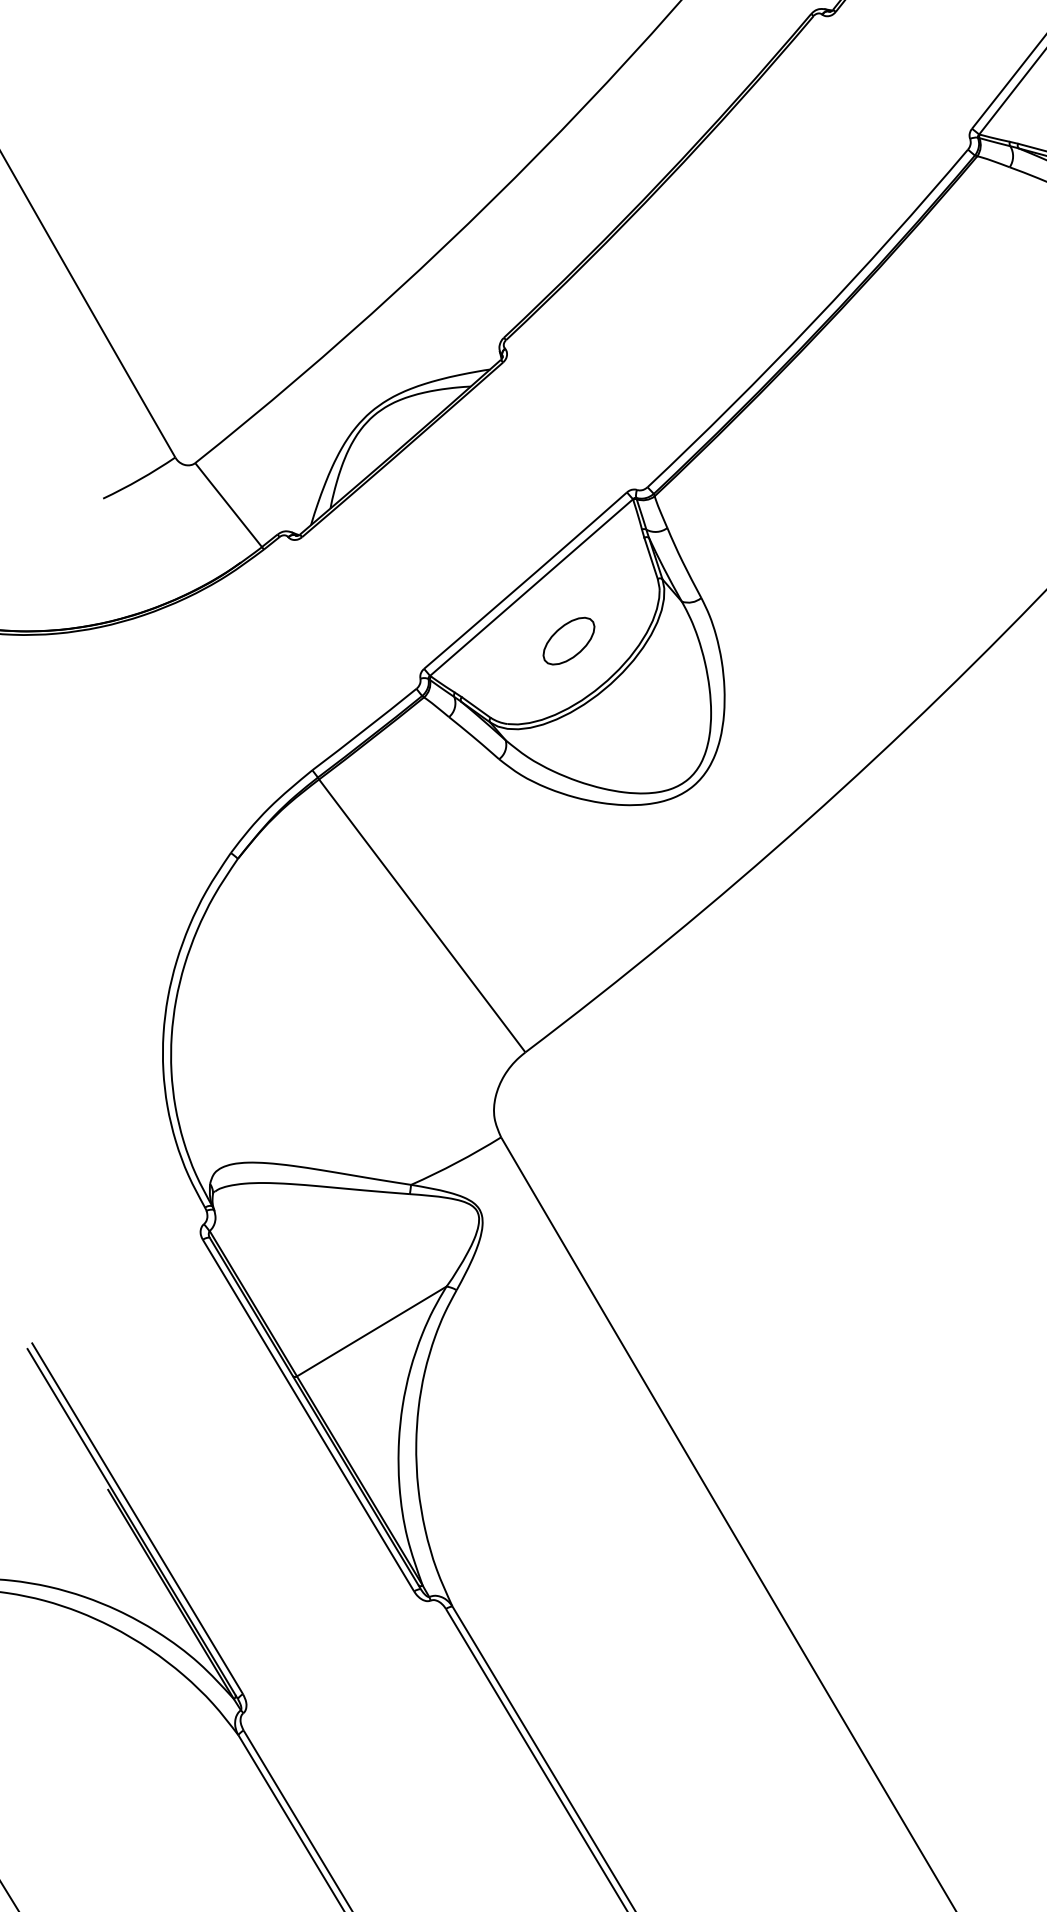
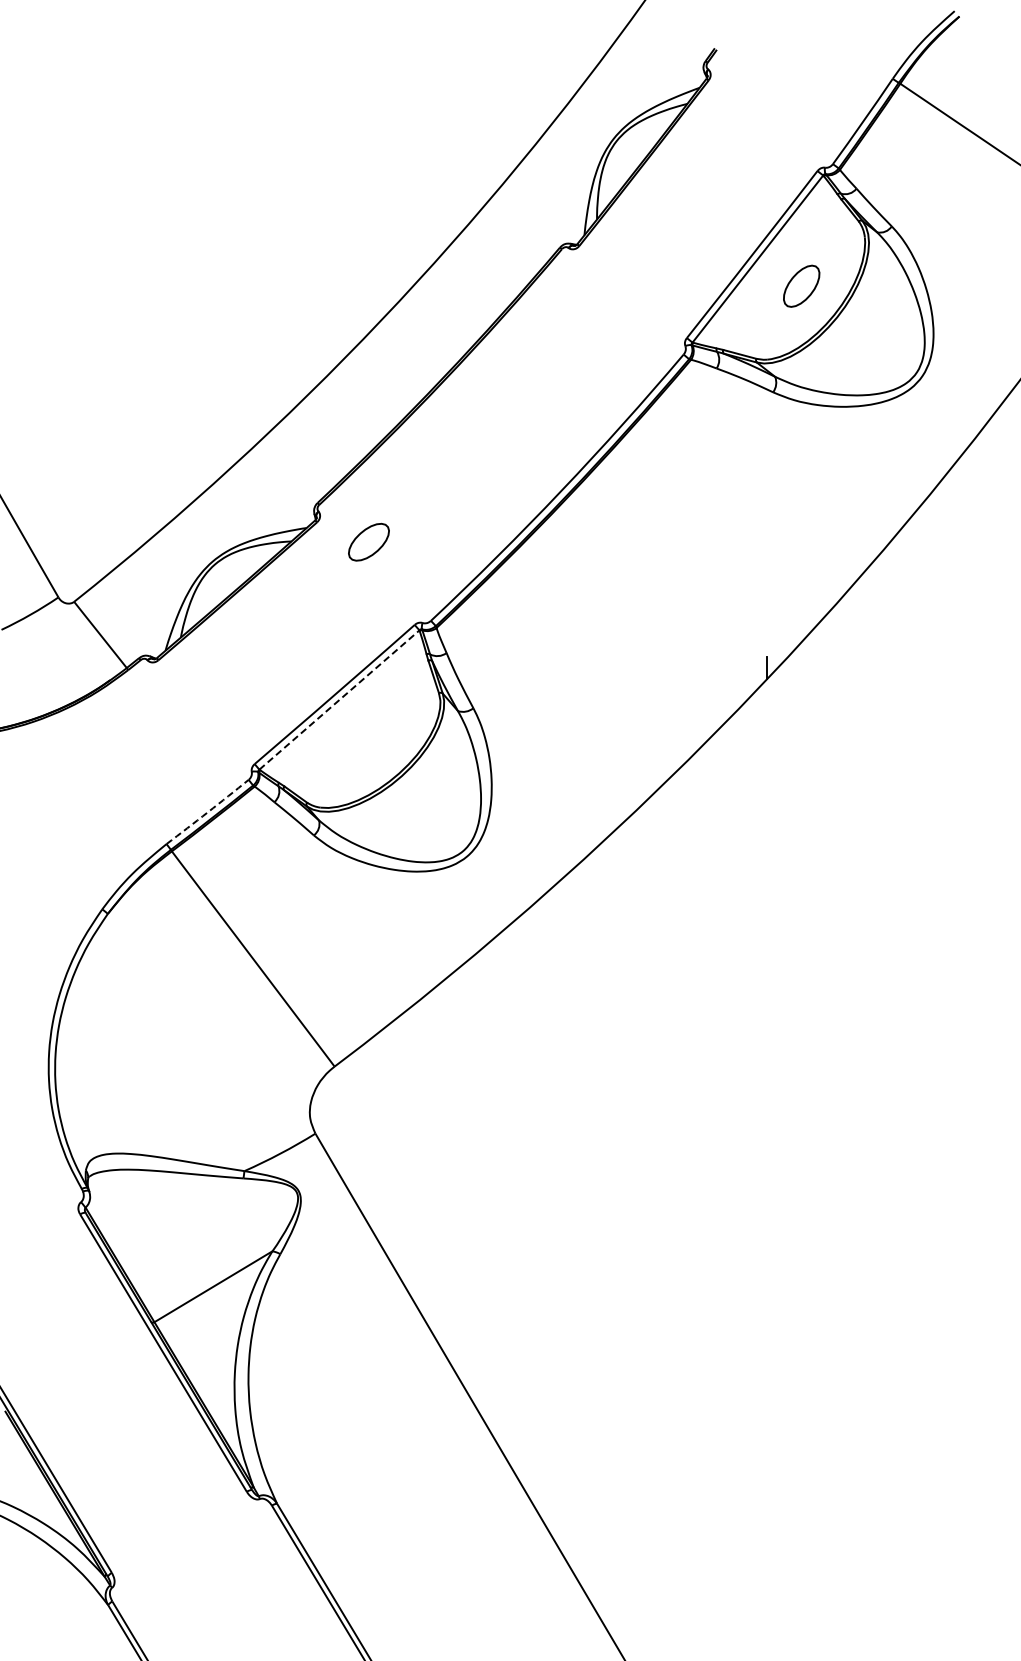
line: (531, 586) -> (339, 699), solid -> dashed
part: (568, 640) -> (368, 541), moved
arc: (364, 730) -> (207, 812), solid -> dashed

